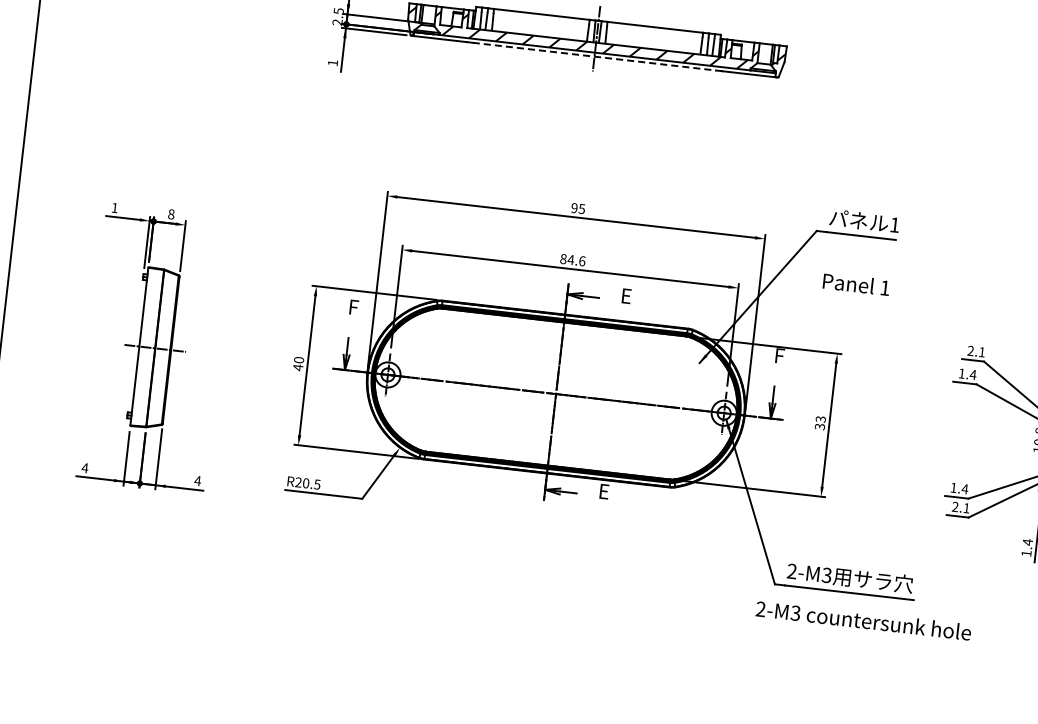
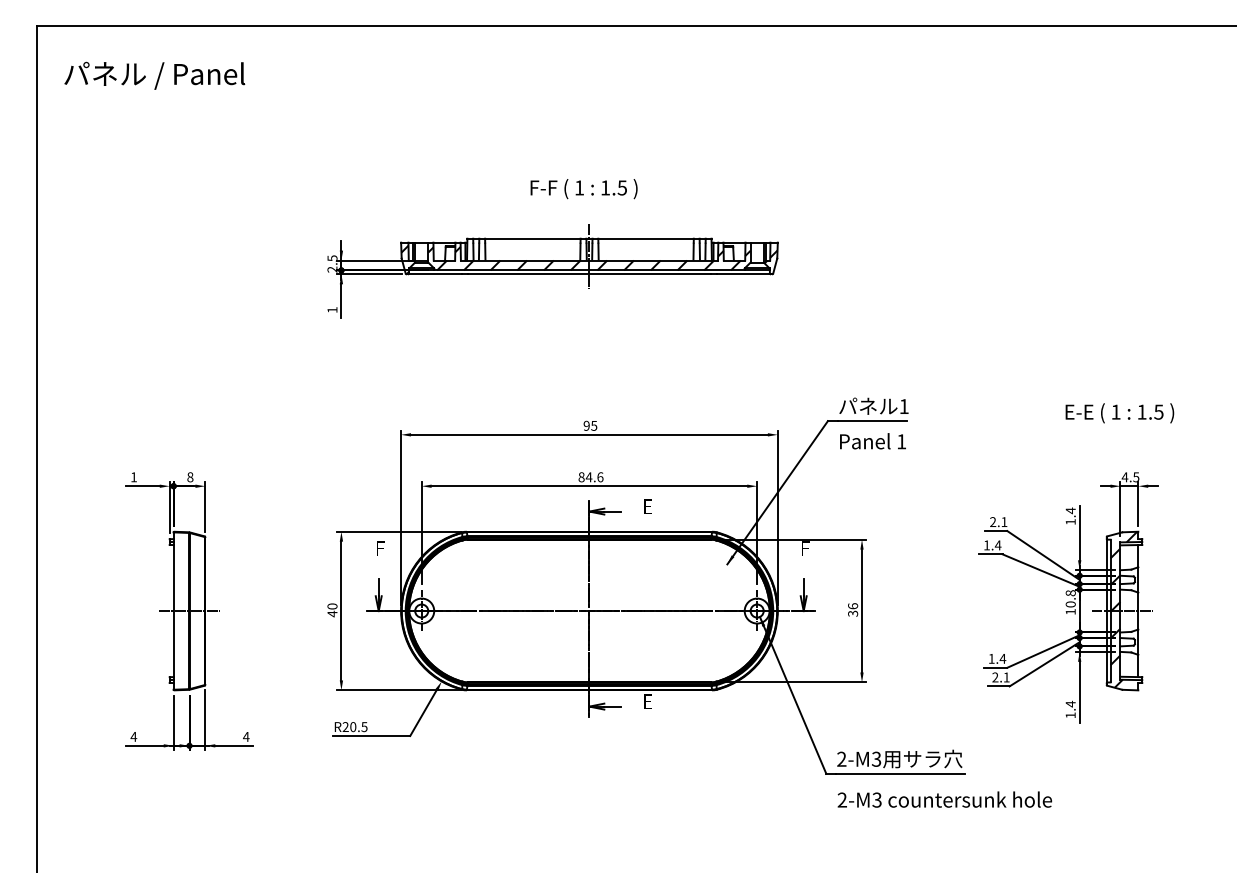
line: (594, 56) -> (589, 274), dashed -> solid
text: (855, 284) -> (872, 441), moved
text: (821, 419) -> (853, 606), 33 -> 36
text: (863, 620) -> (944, 799), moved

